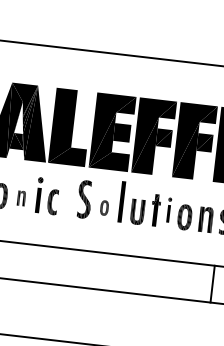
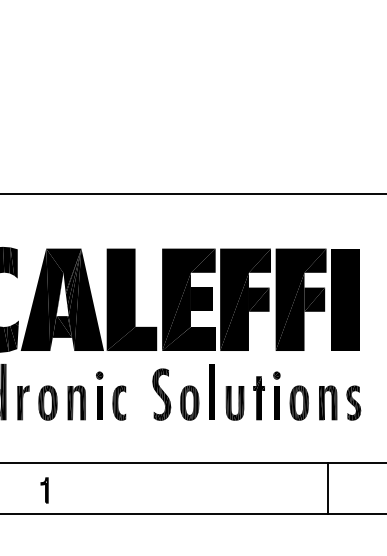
part: (21, 198) -> (76, 402), size x1.67
part: (104, 207) -> (189, 402), size x1.67
part: (168, 209) -> (276, 395), size x1.43
line: (212, 284) -> (328, 488), moved

